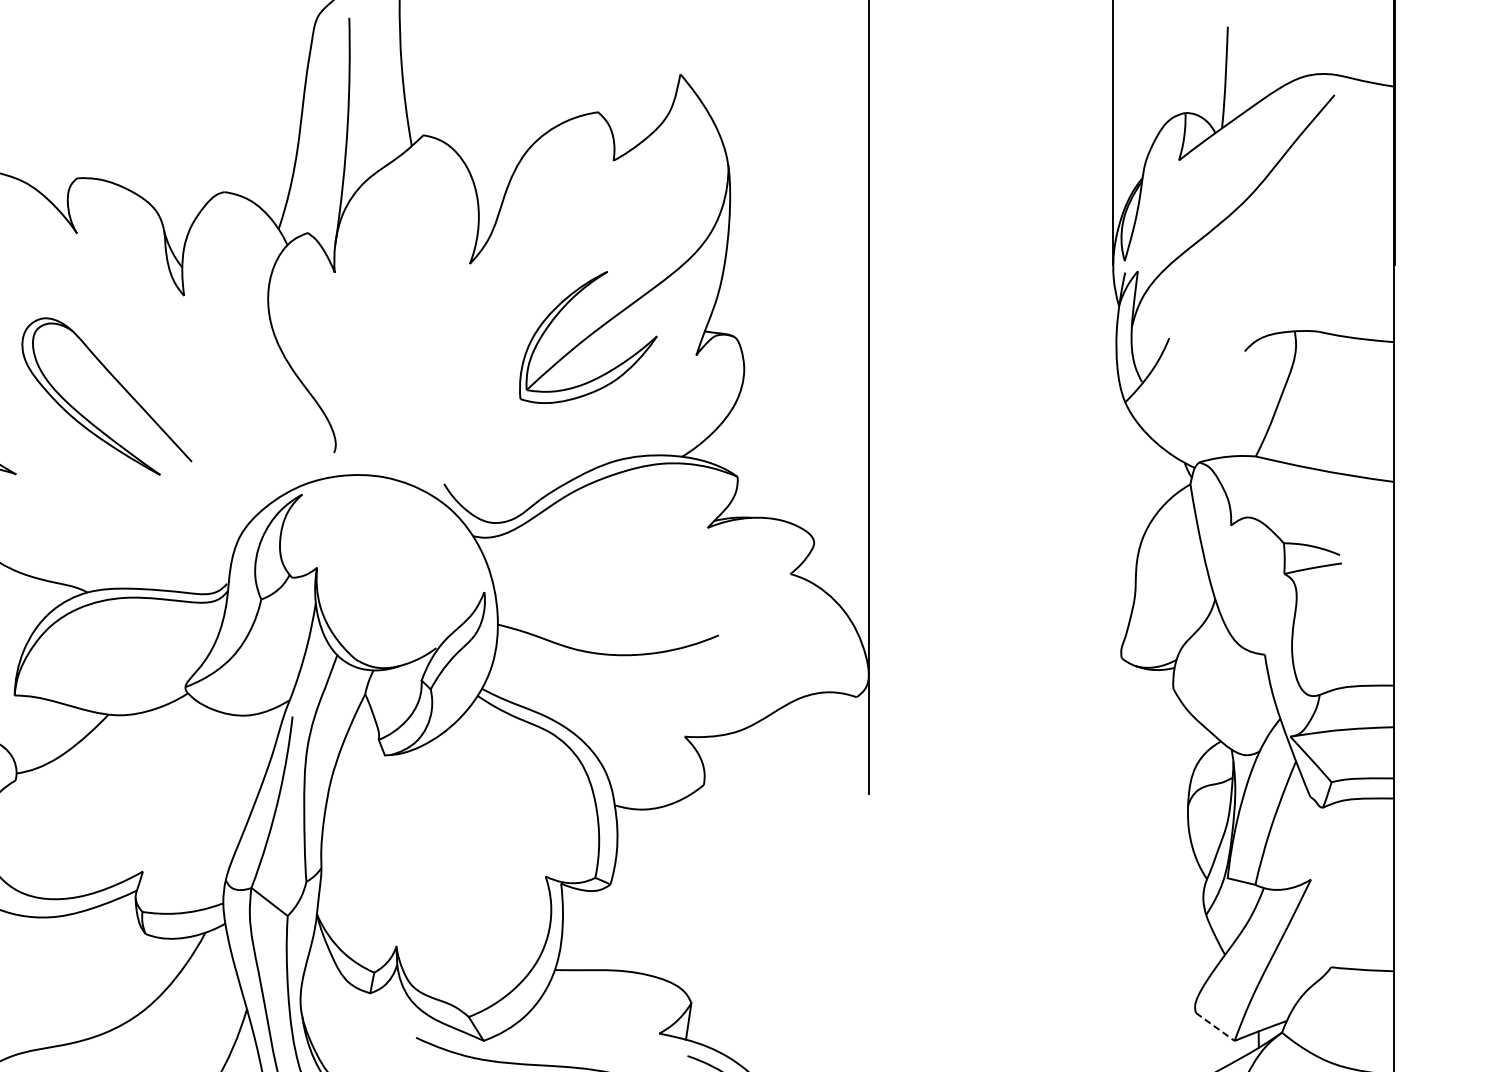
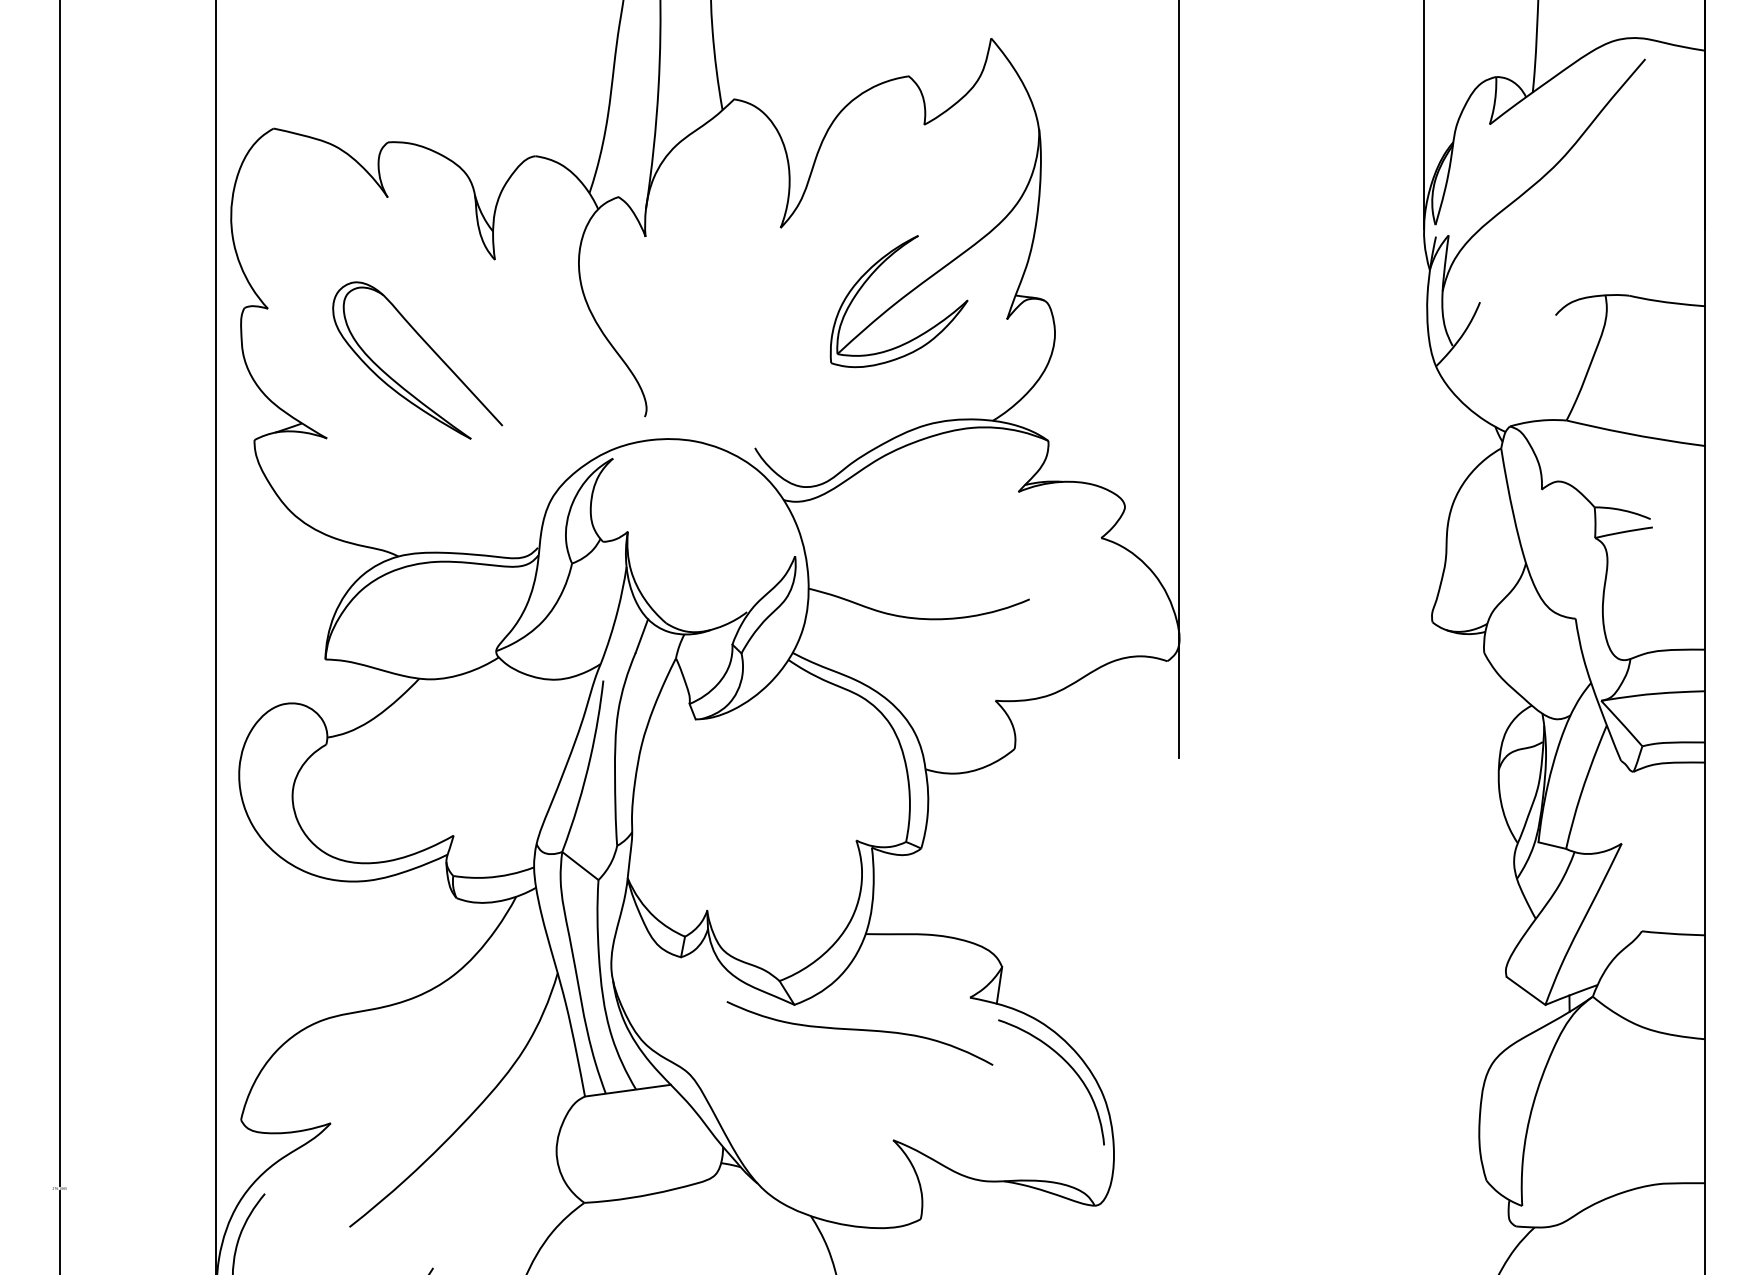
line: (1215, 1026) -> (1526, 990), dashed -> solid

